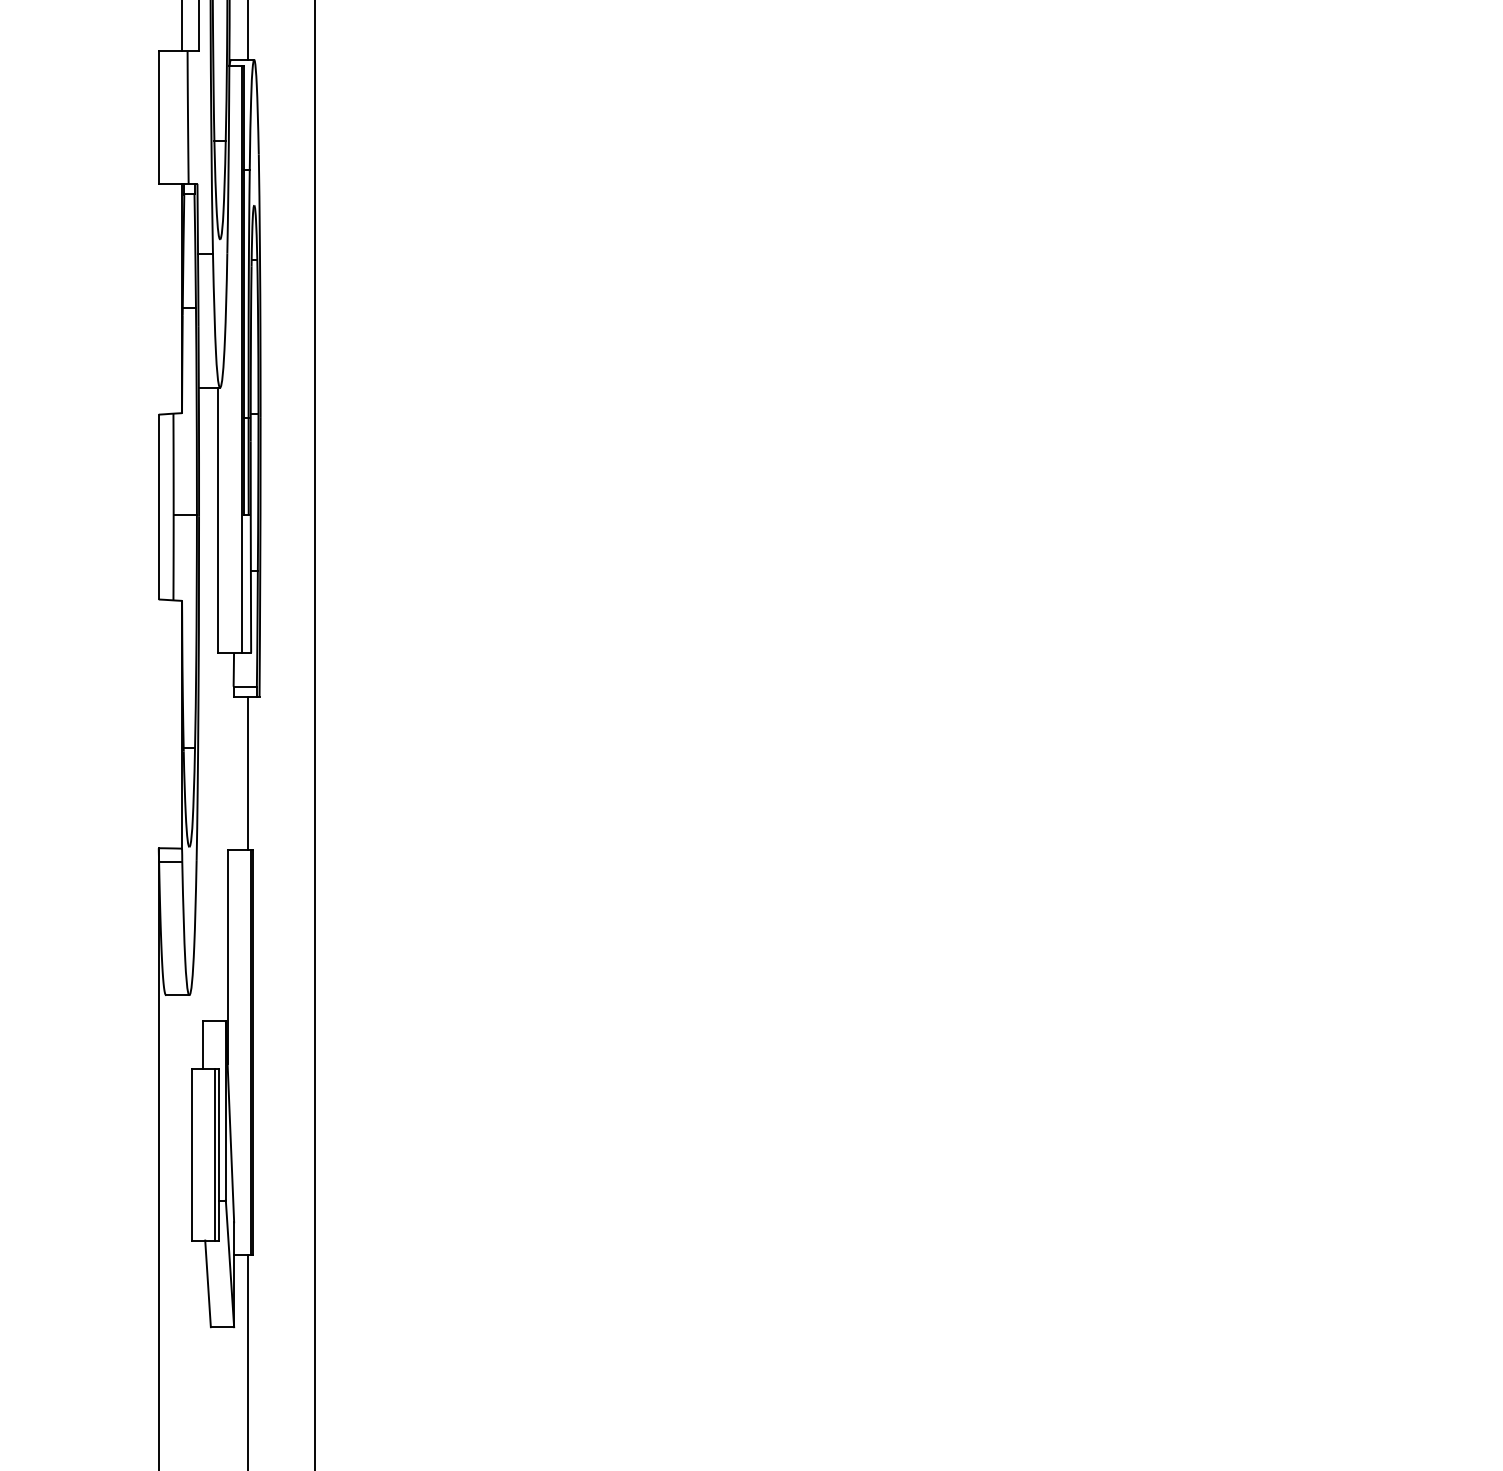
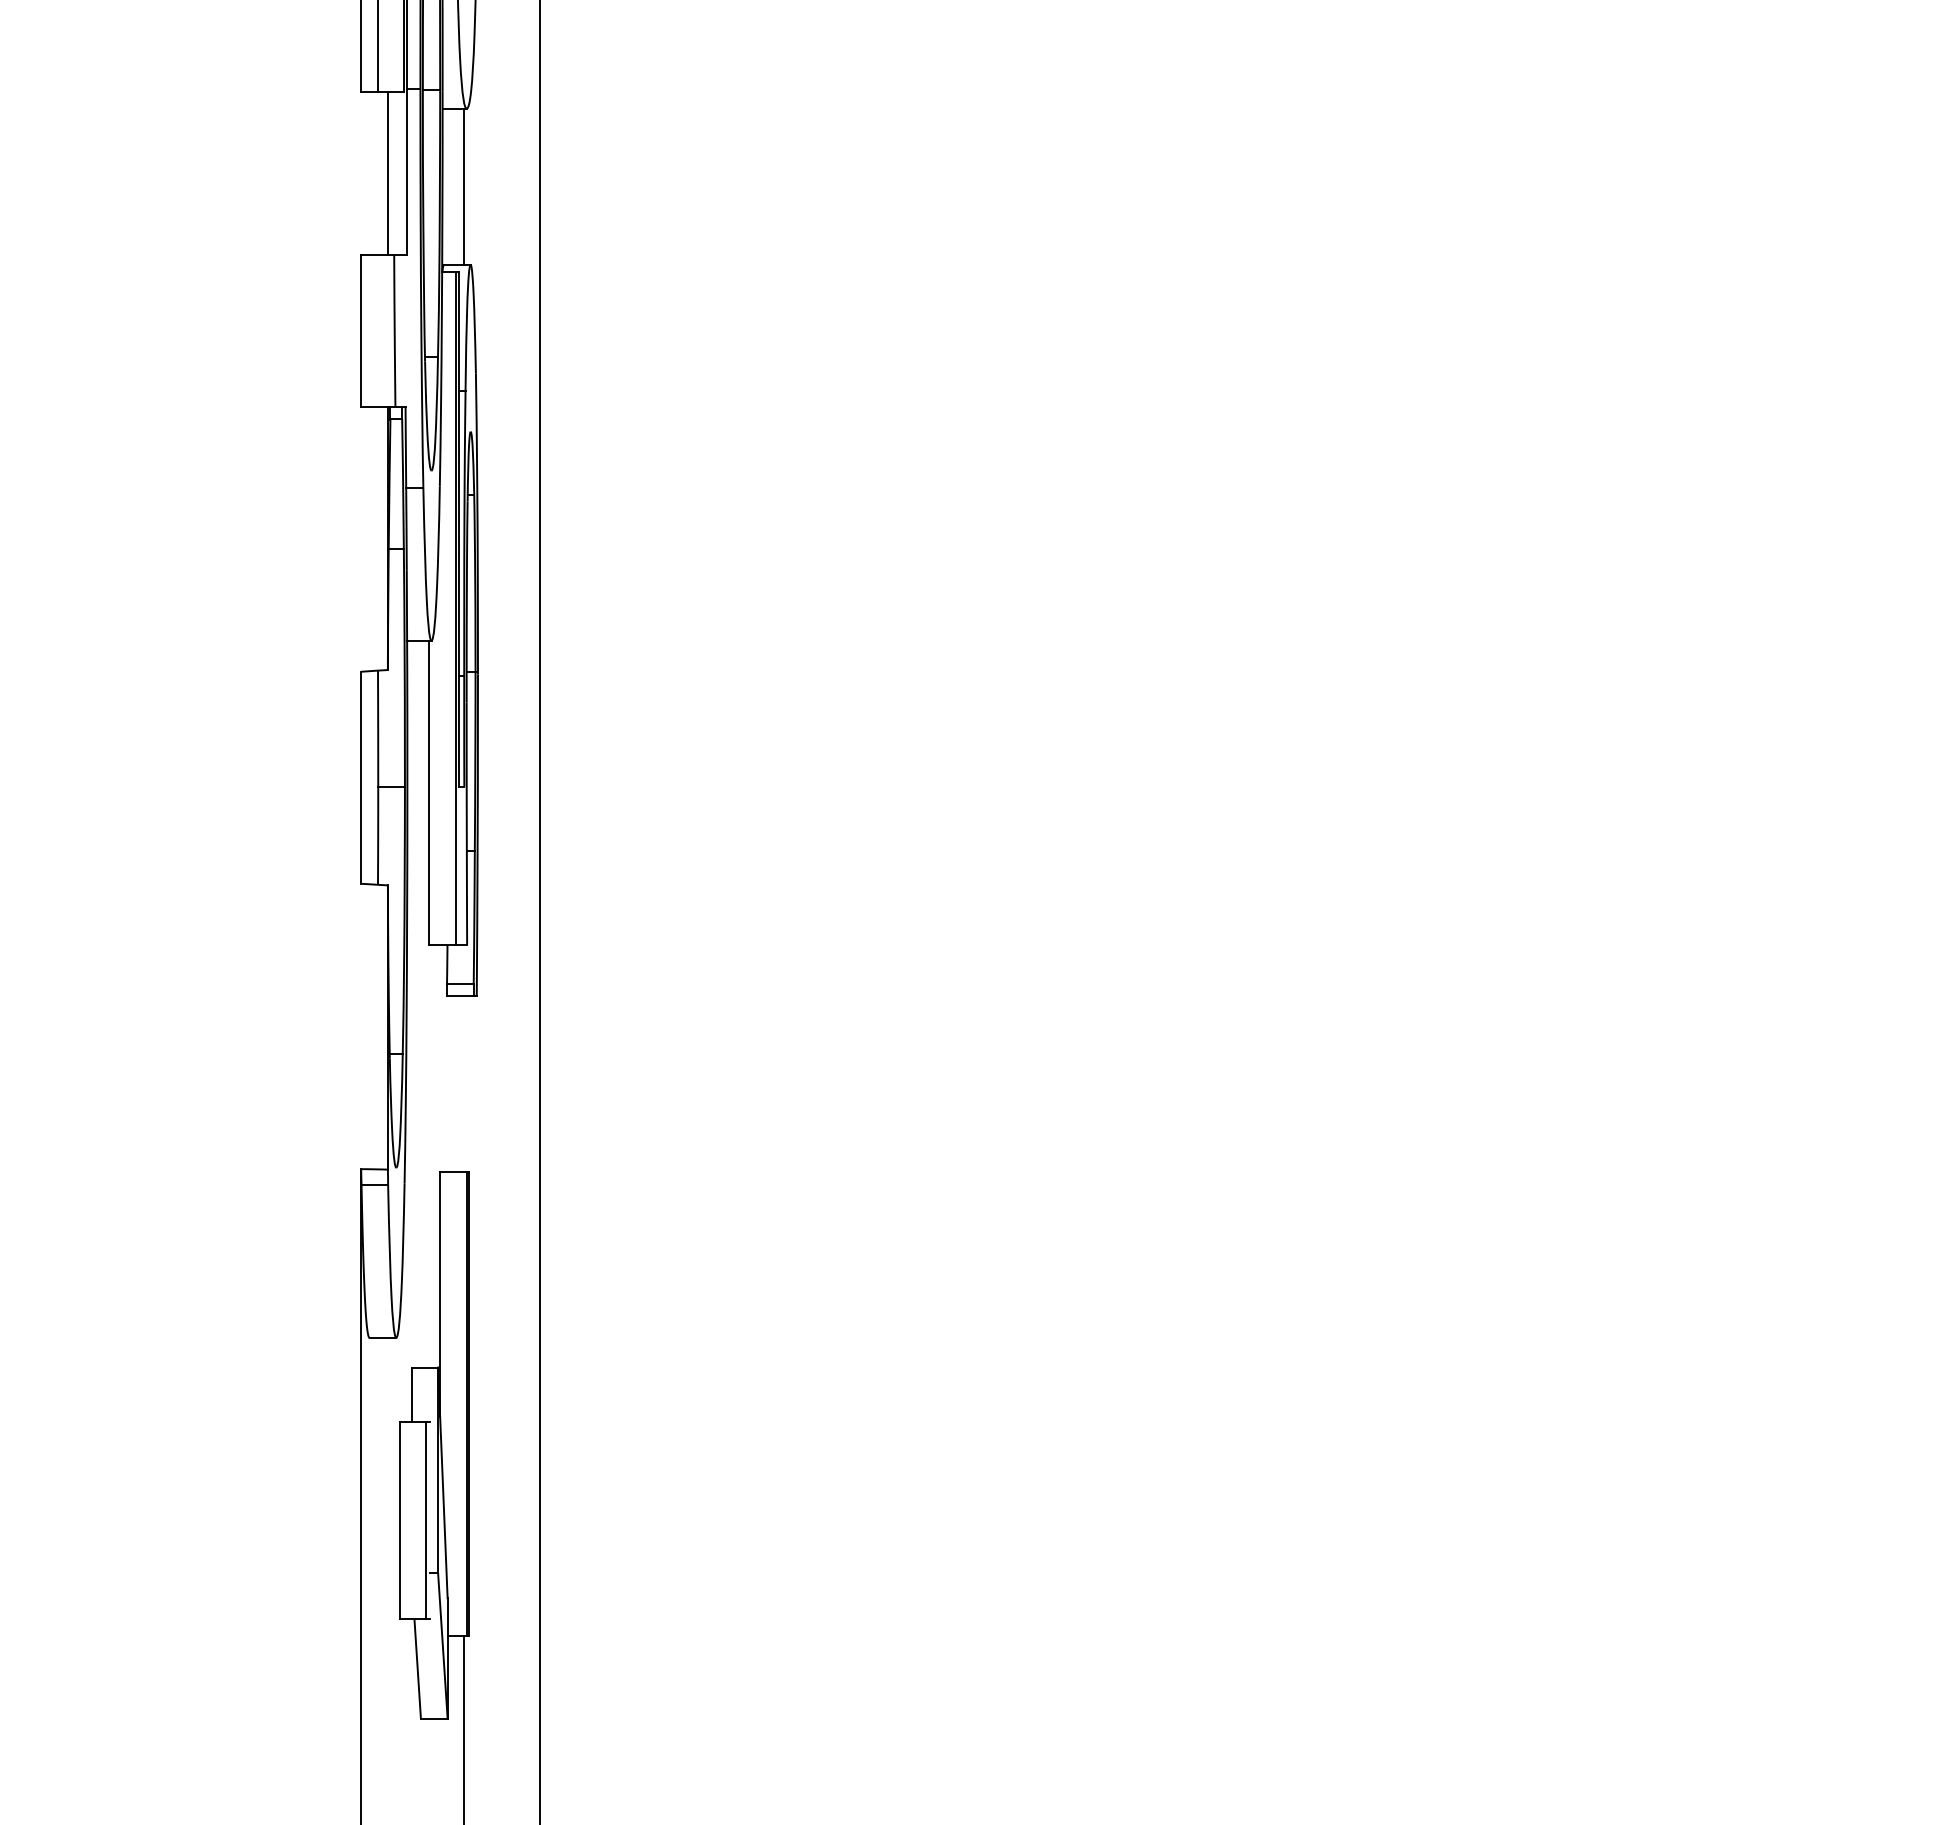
line: (247, 773) -> (463, 1083), removed
line: (219, 1154) -> (430, 1520), removed

